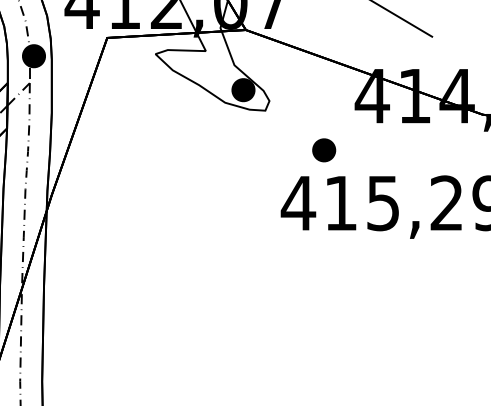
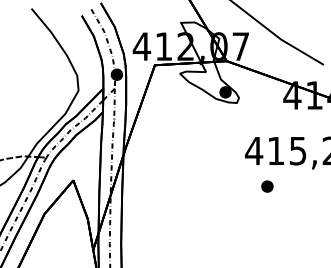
part: (324, 150) -> (267, 186), moved

